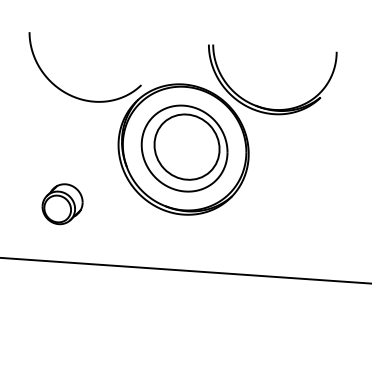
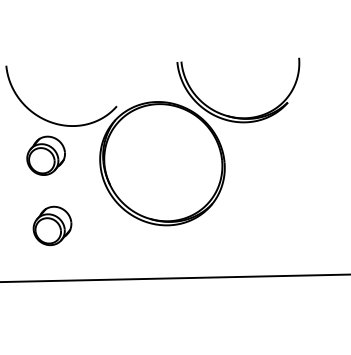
part: (62, 130) -> (46, 156), added
part: (184, 148) -> (163, 162), removed

